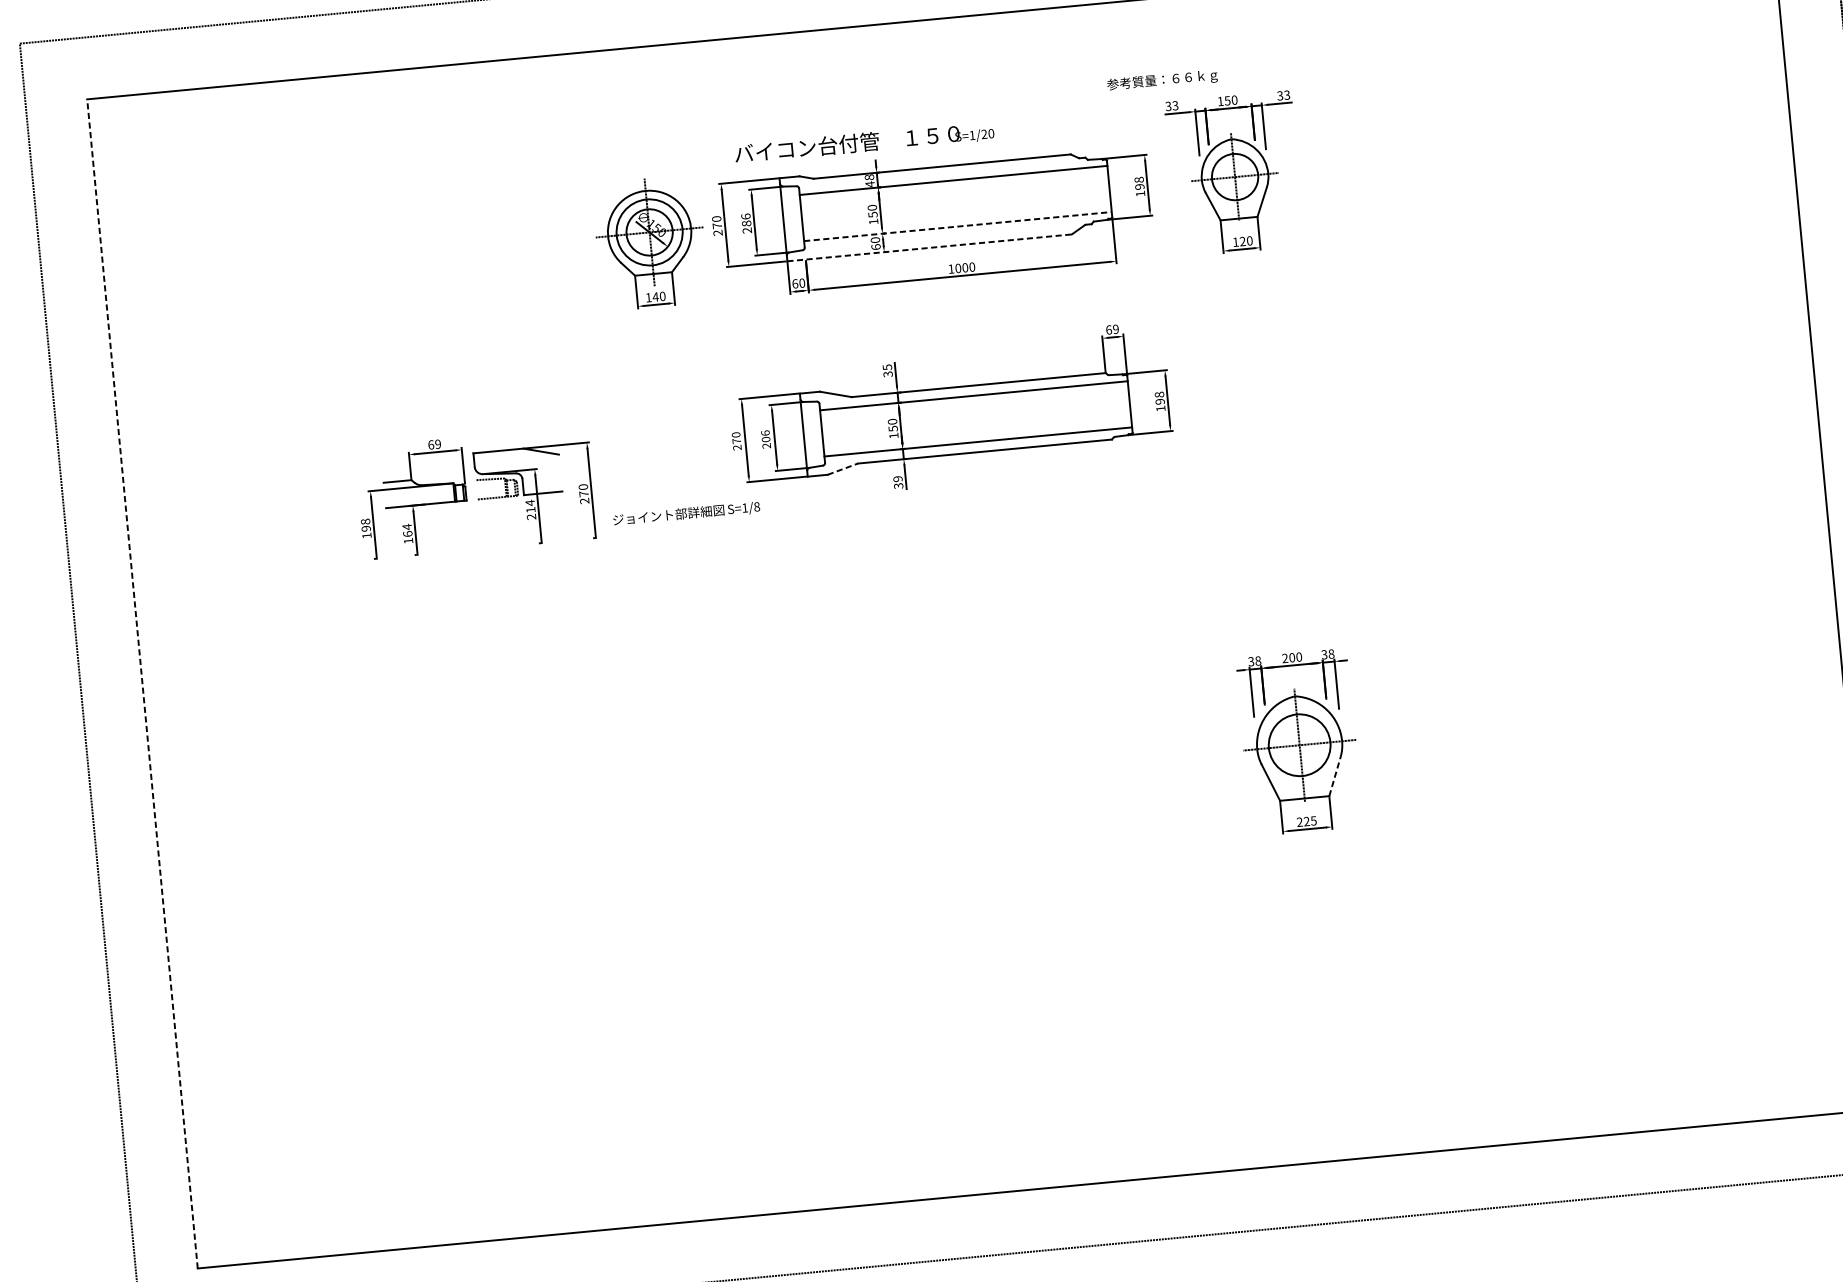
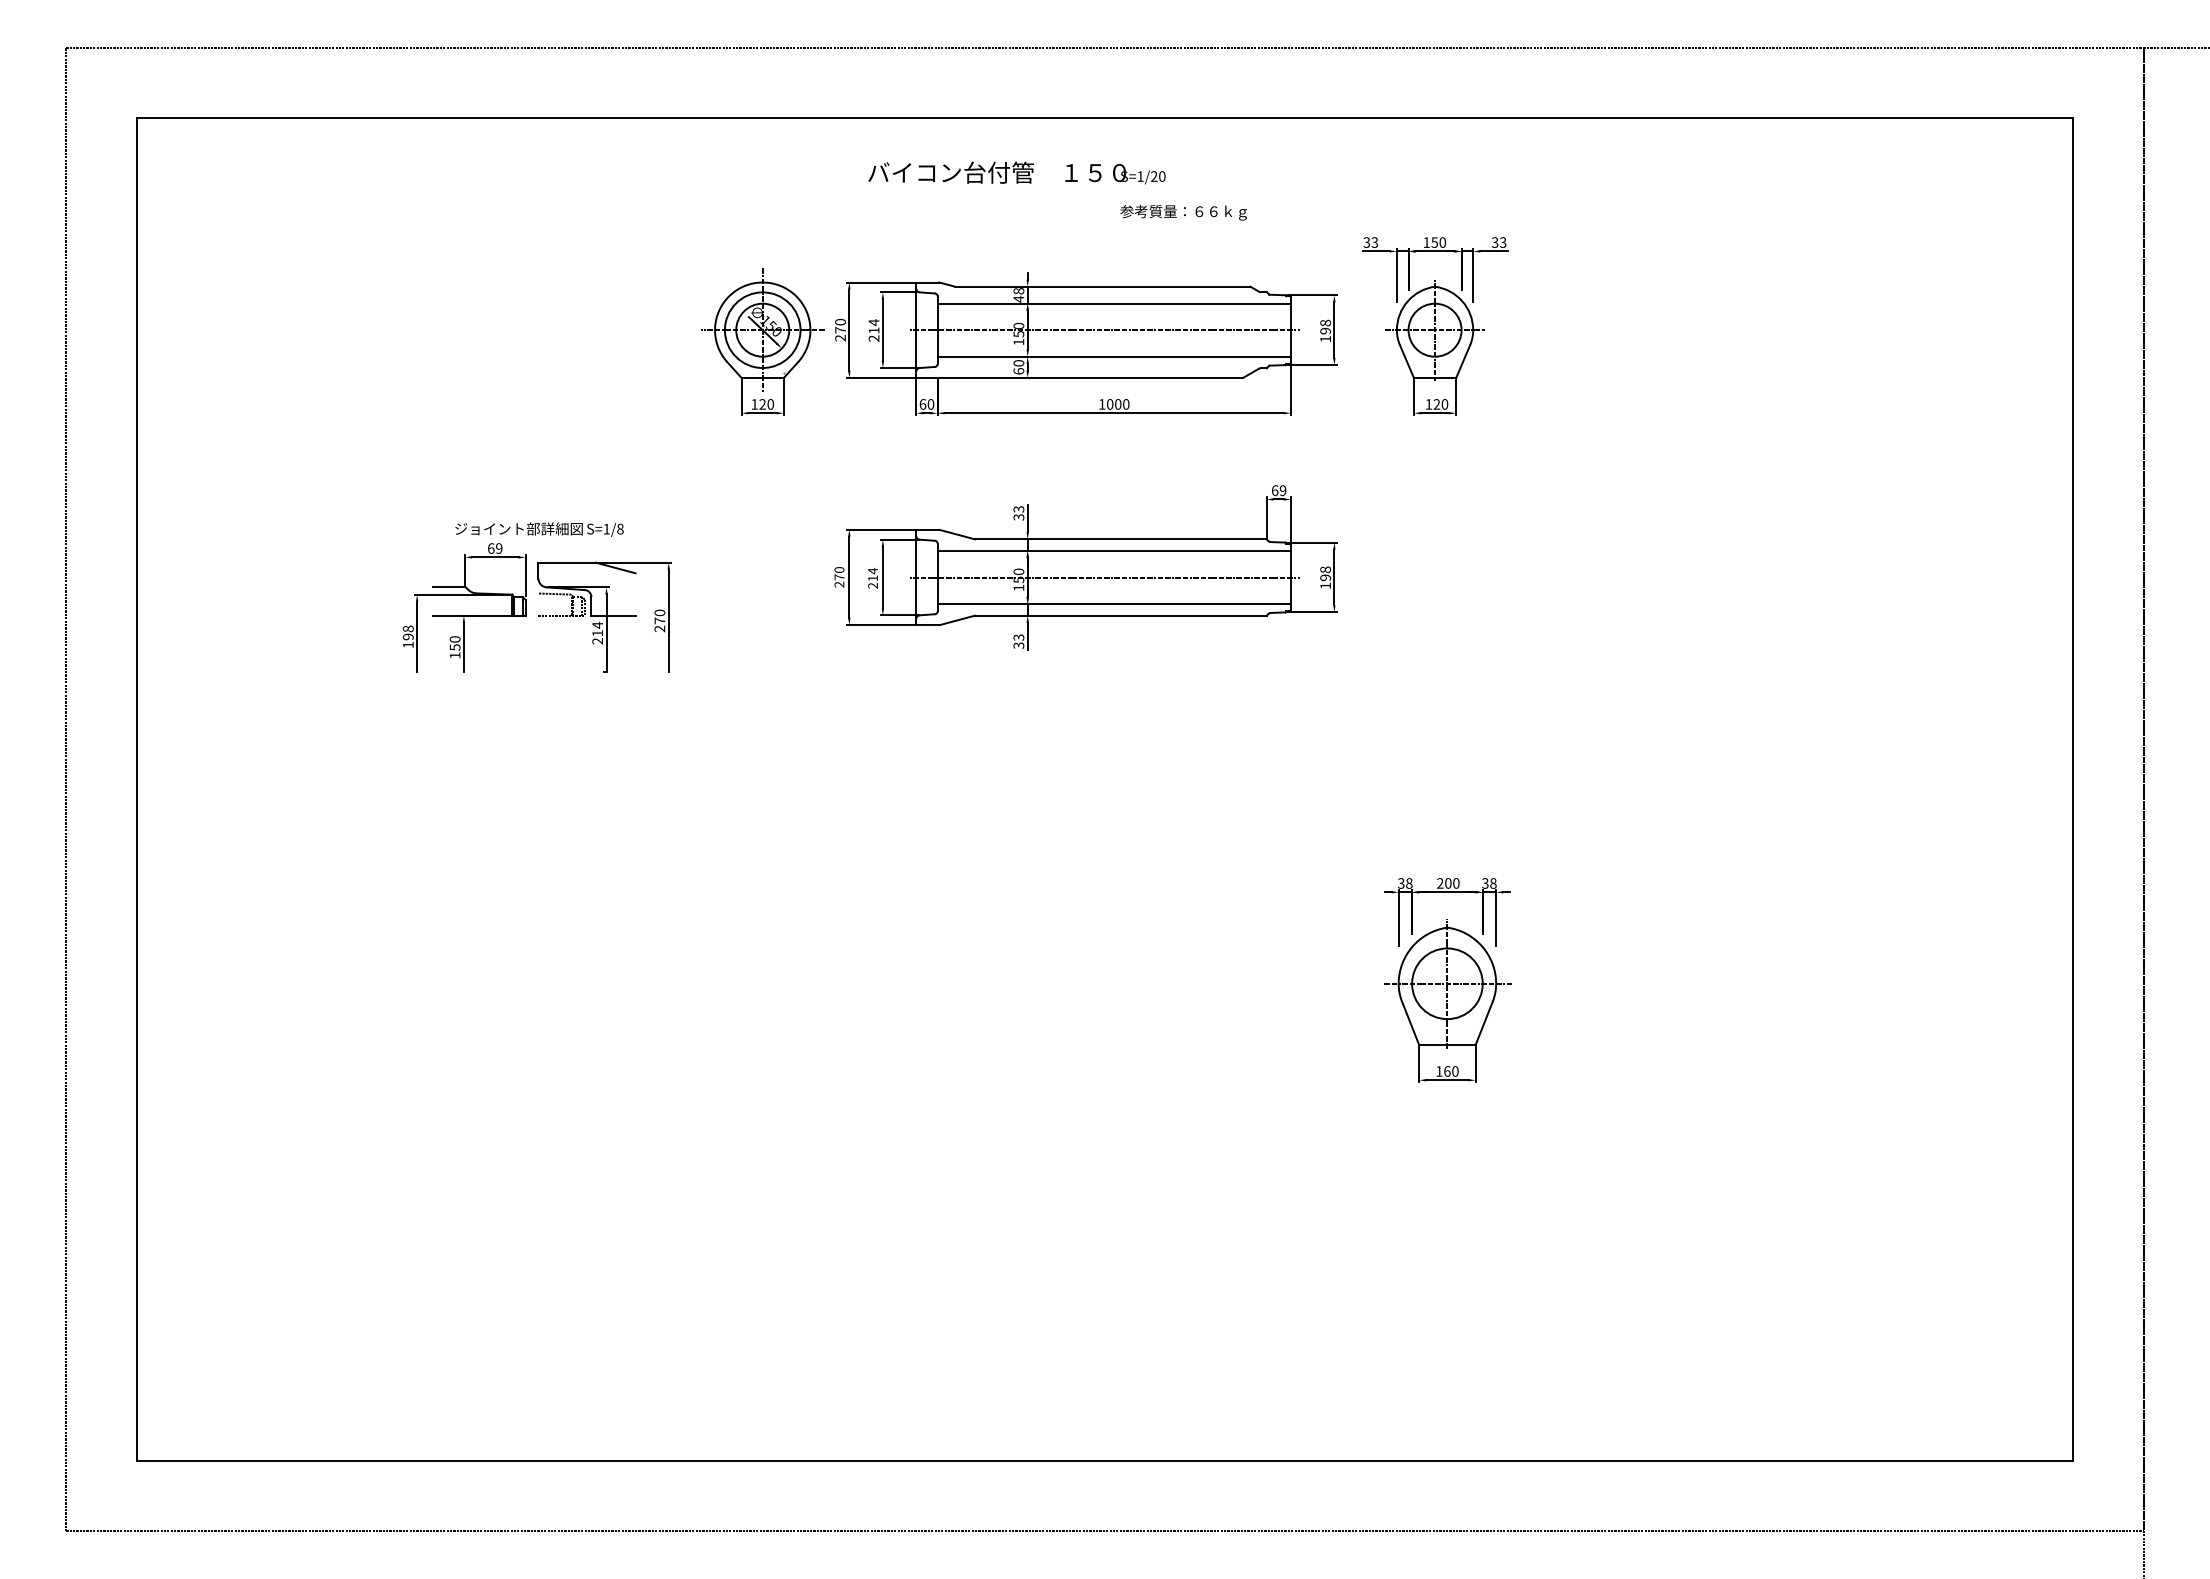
text: (1162, 80) -> (1183, 212), moved
text: (864, 142) -> (1016, 172), moved
line: (947, 204) -> (1104, 330), added
text: (745, 220) -> (873, 326), 286 -> 214
line: (958, 226) -> (1114, 356), dashed -> solid
line: (930, 247) -> (1080, 377), dashed -> solid
text: (655, 297) -> (762, 404), 140 -> 120
text: (887, 367) -> (1018, 509), 35 -> 33
line: (967, 419) -> (1104, 577), added
text: (765, 436) -> (872, 574), 206 -> 214
line: (843, 469) -> (957, 620), dashed -> solid
text: (897, 478) -> (1018, 637), 39 -> 33
text: (686, 513) -> (539, 529), moved
text: (407, 530) -> (454, 643), 164 -> 150
line: (142, 683) -> (136, 789), dashed -> solid
line: (1335, 775) -> (1484, 1022), dashed -> solid
text: (1306, 821) -> (1447, 1071), 225 -> 160

